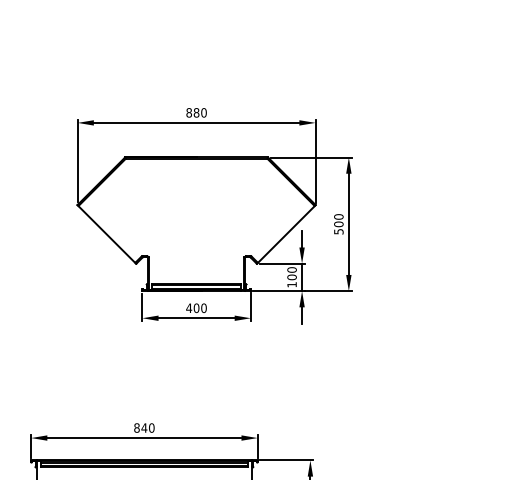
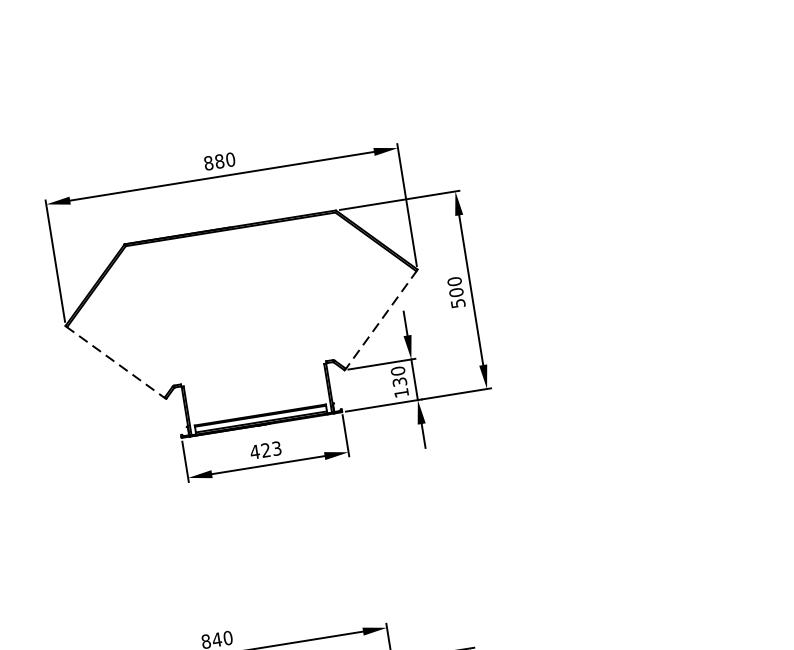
line: (107, 234) -> (116, 362), solid -> dashed
line: (286, 234) -> (381, 320), solid -> dashed
text: (291, 277) -> (399, 382), 100 -> 130
text: (199, 308) -> (270, 450), 400 -> 423

